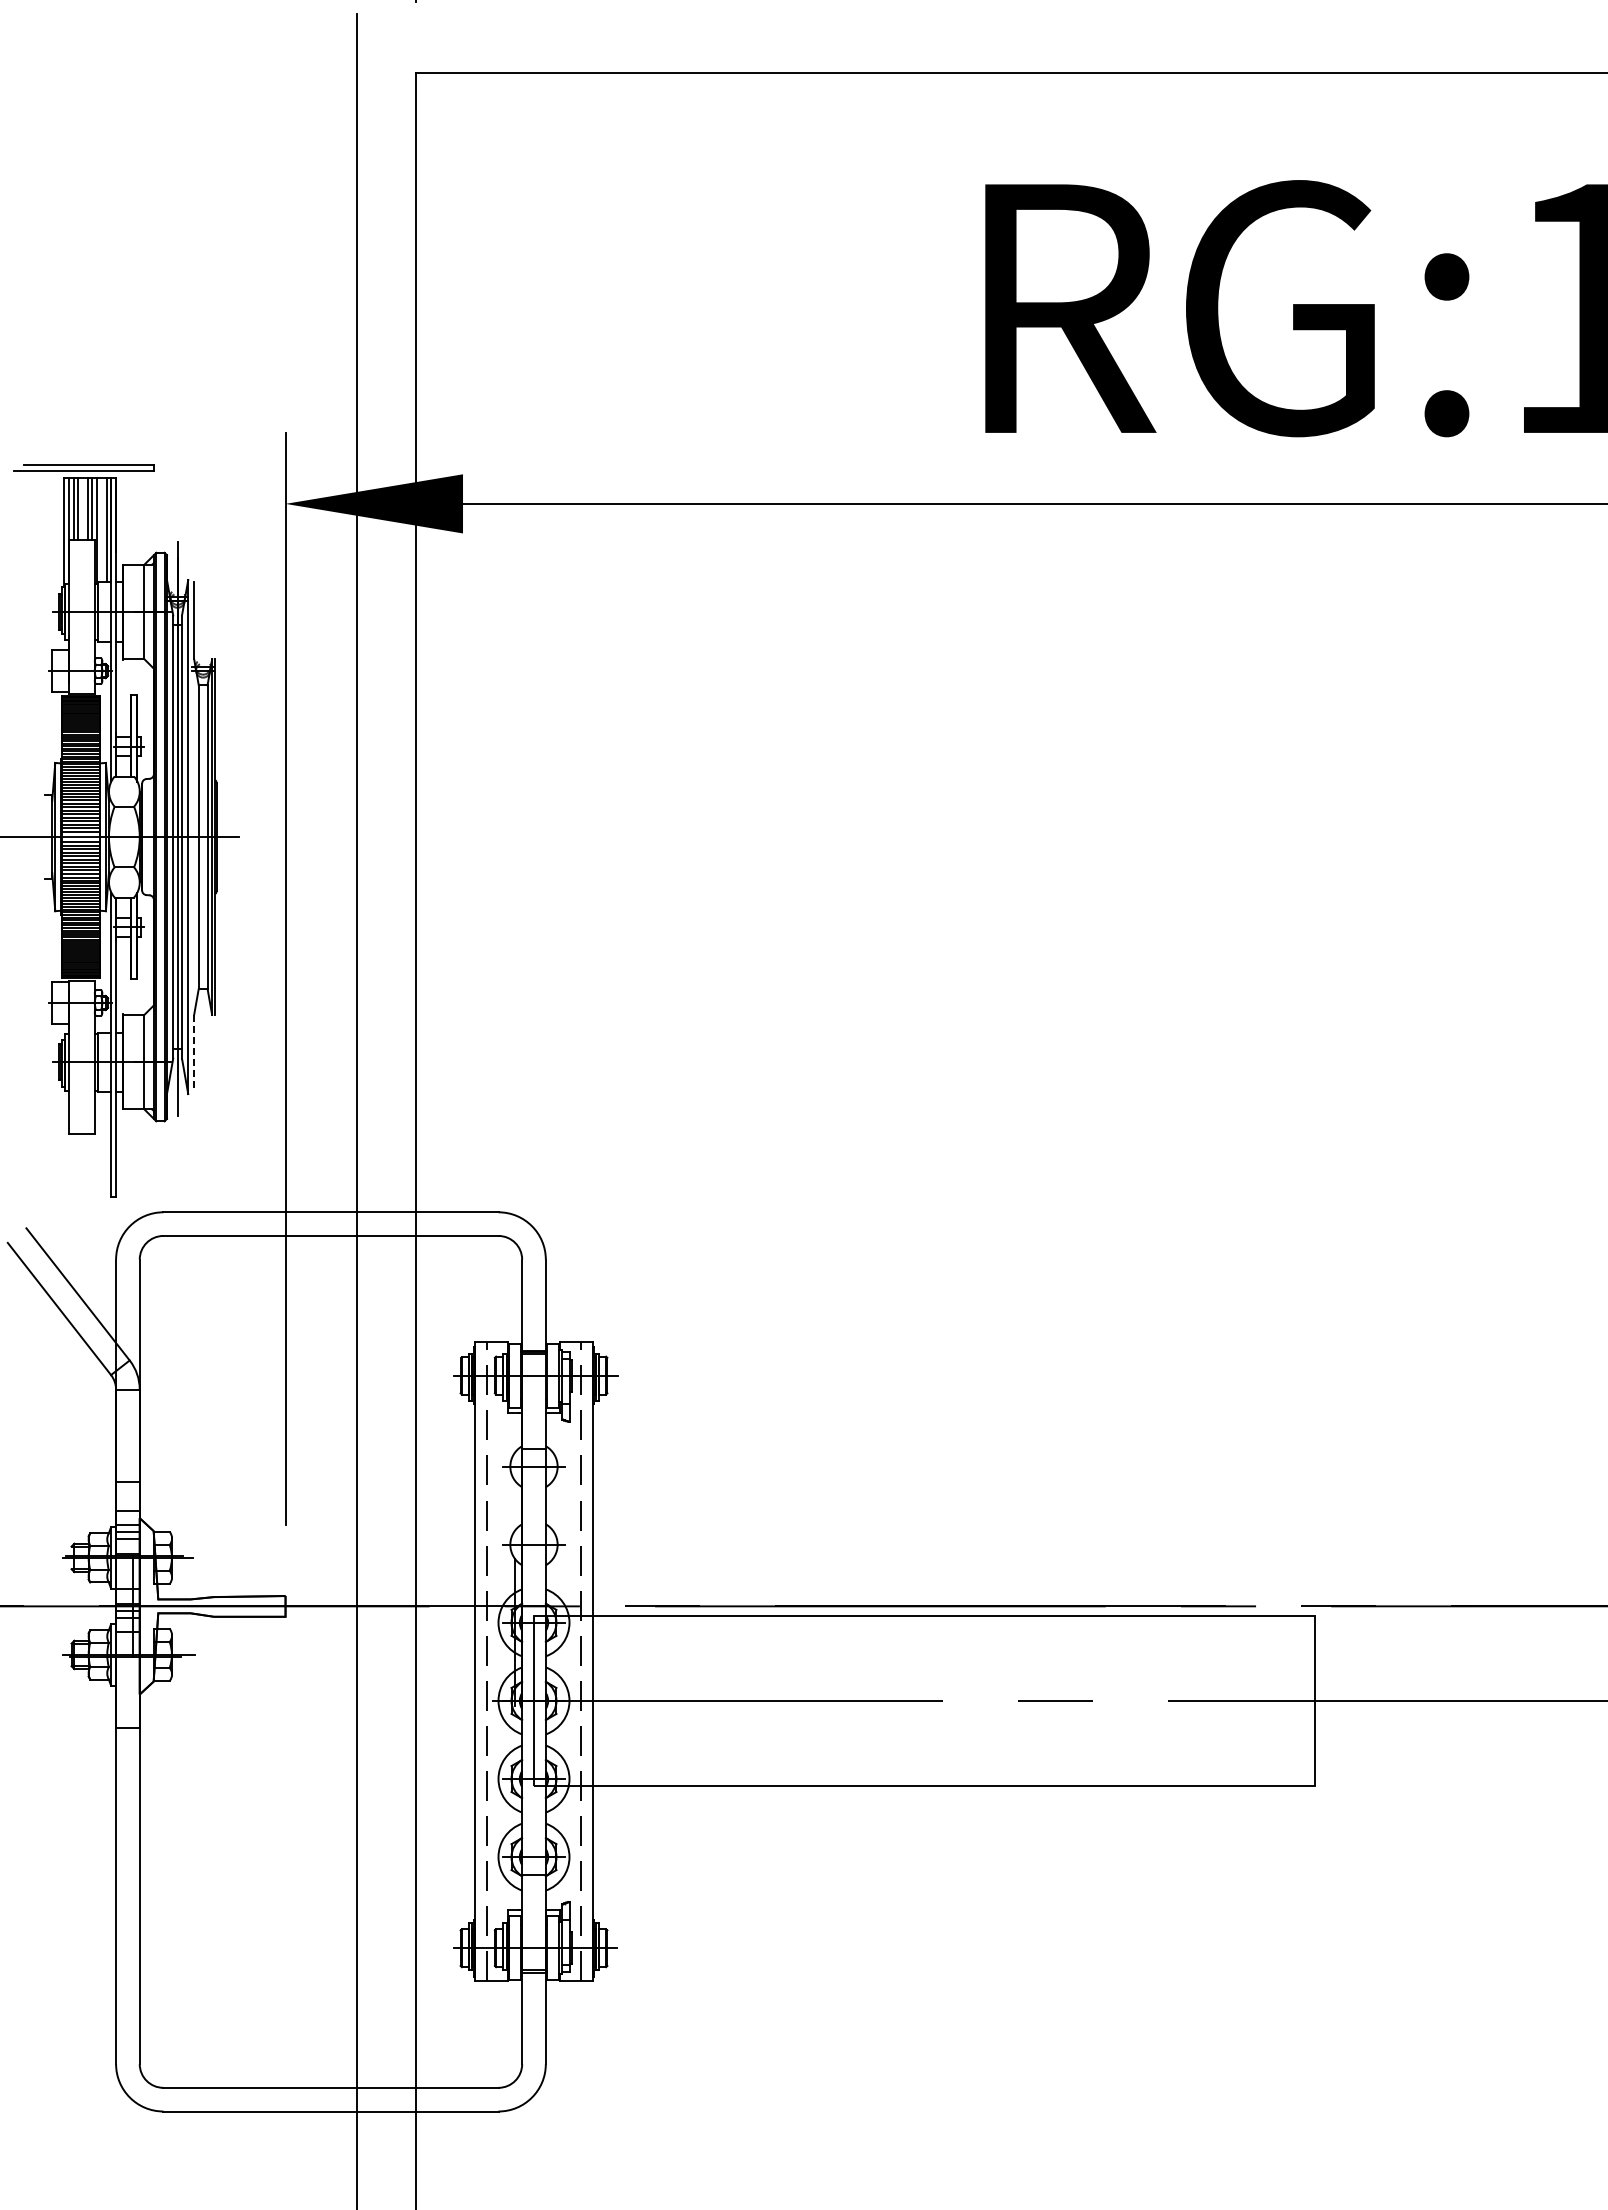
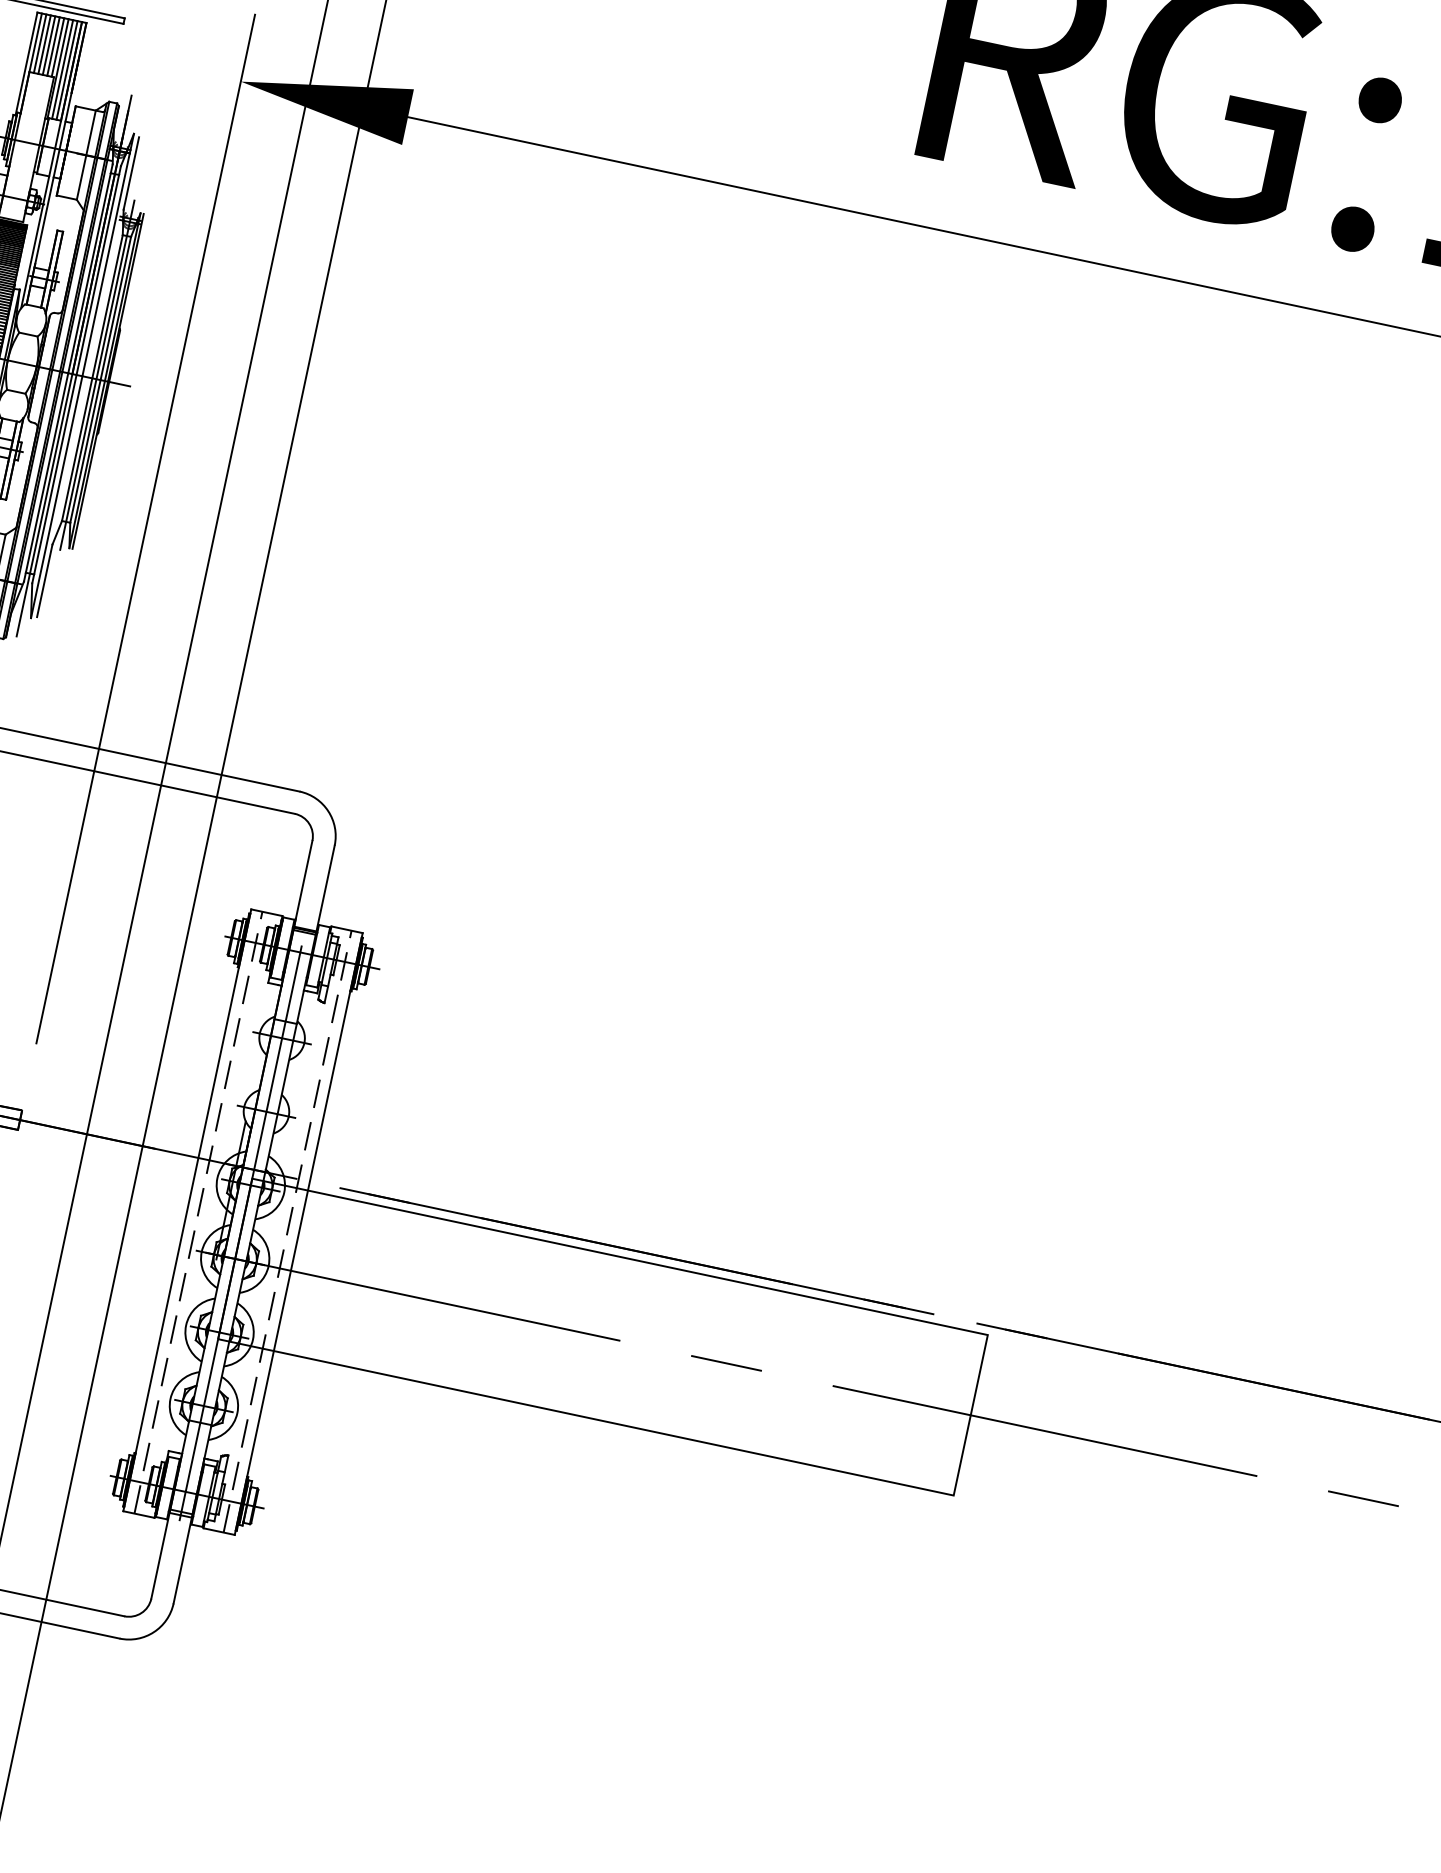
line: (82, 508) -> (48, 45), added
line: (101, 529) -> (62, 68), added
line: (203, 832) -> (97, 374), added
line: (194, 1053) -> (45, 581), dashed -> solid
line: (534, 1673) -> (241, 1233), added

